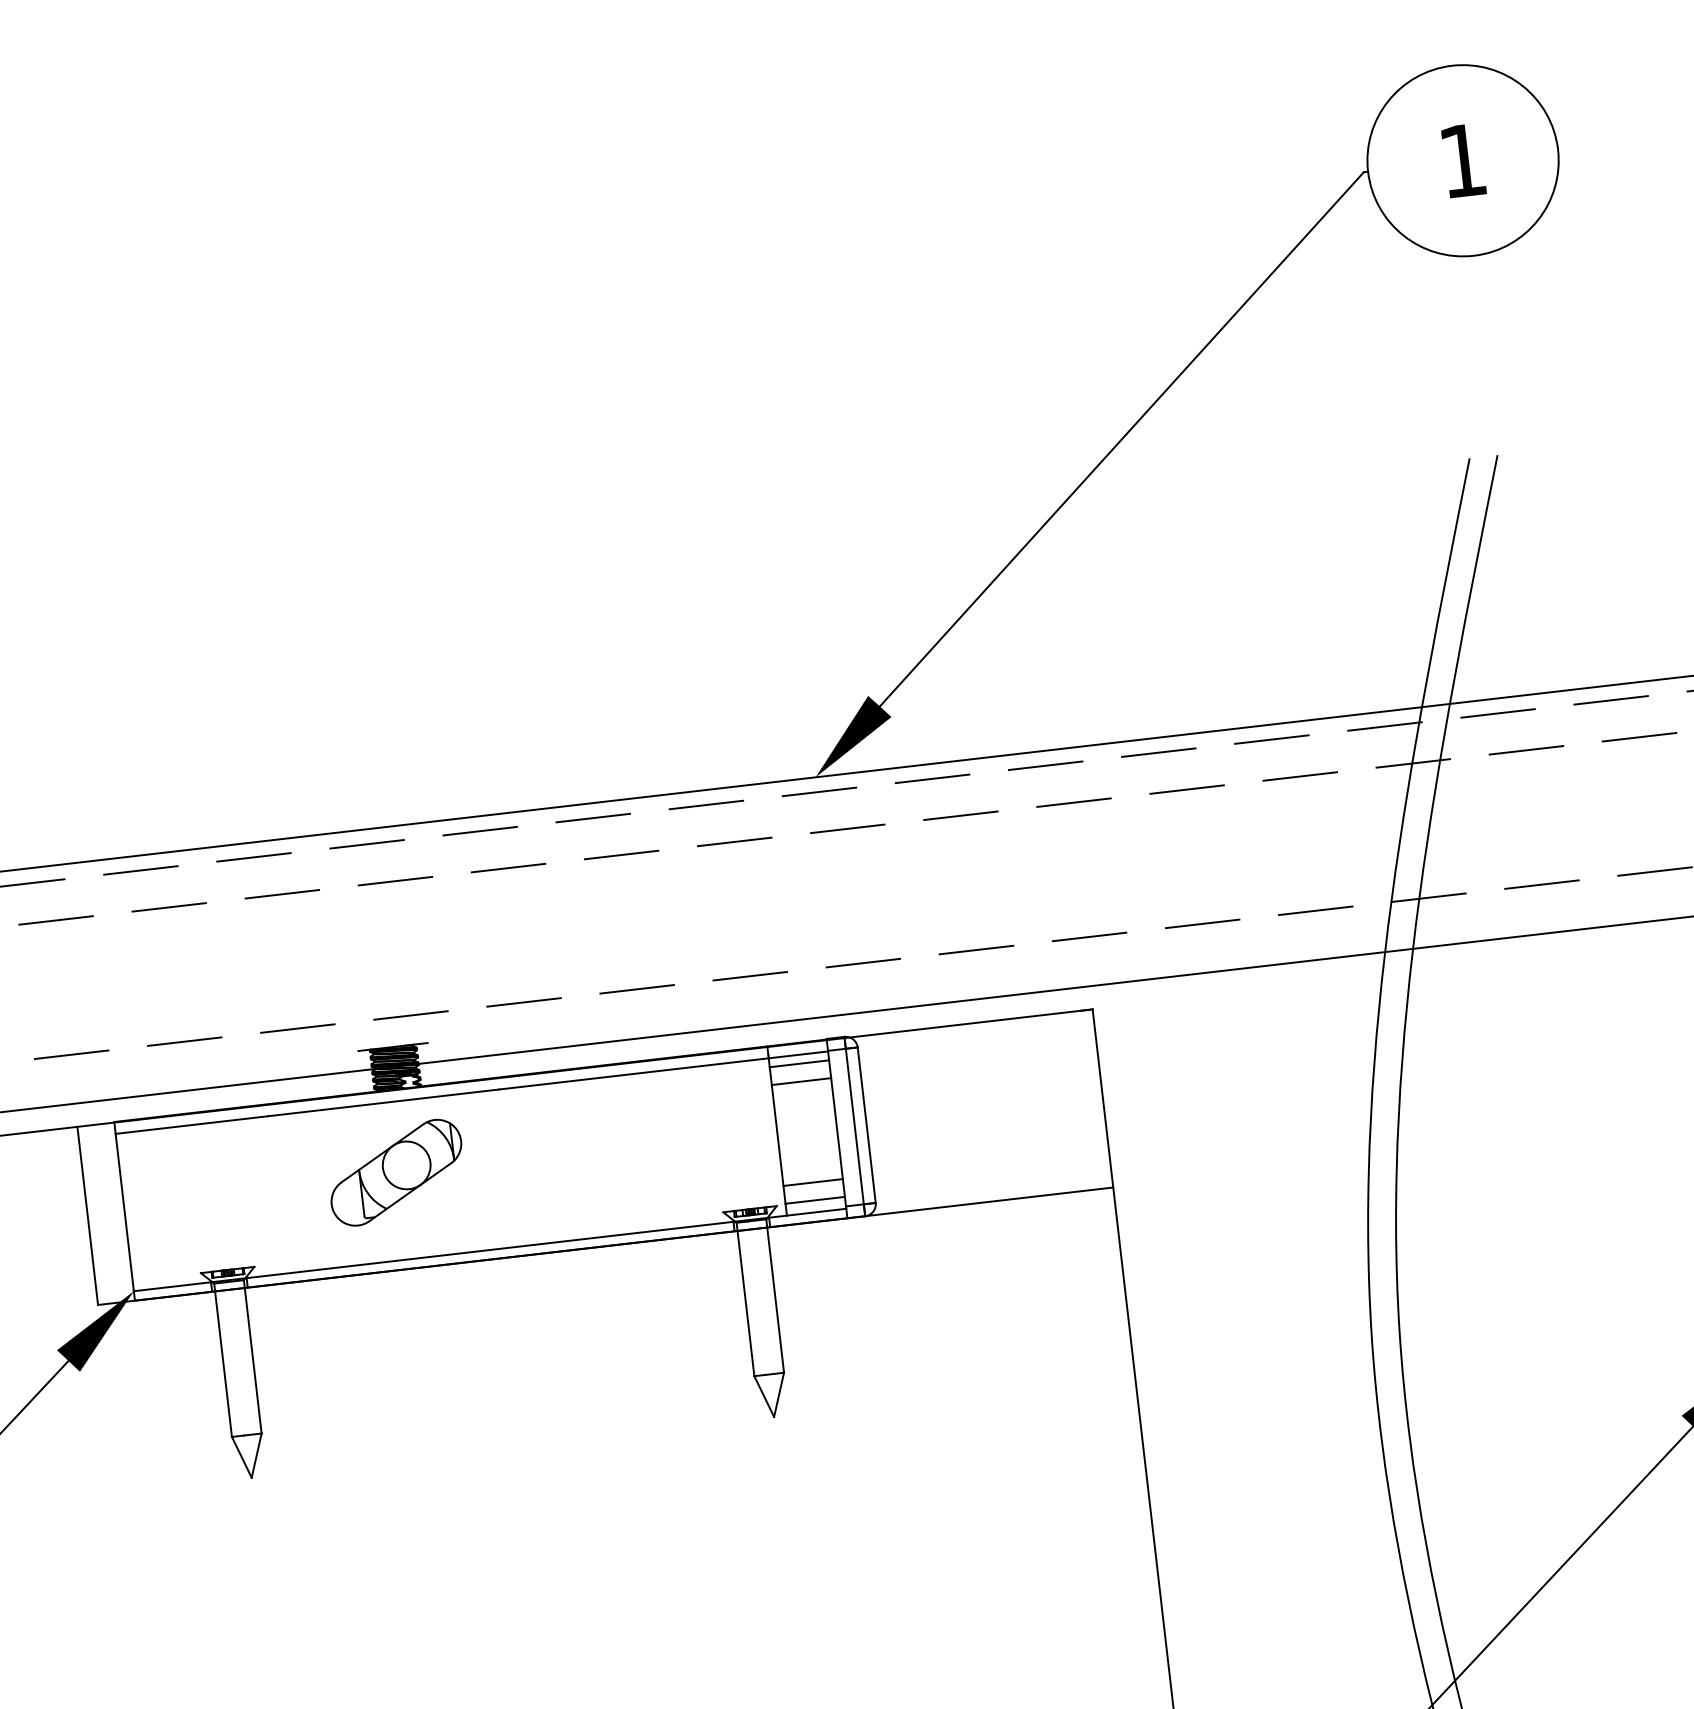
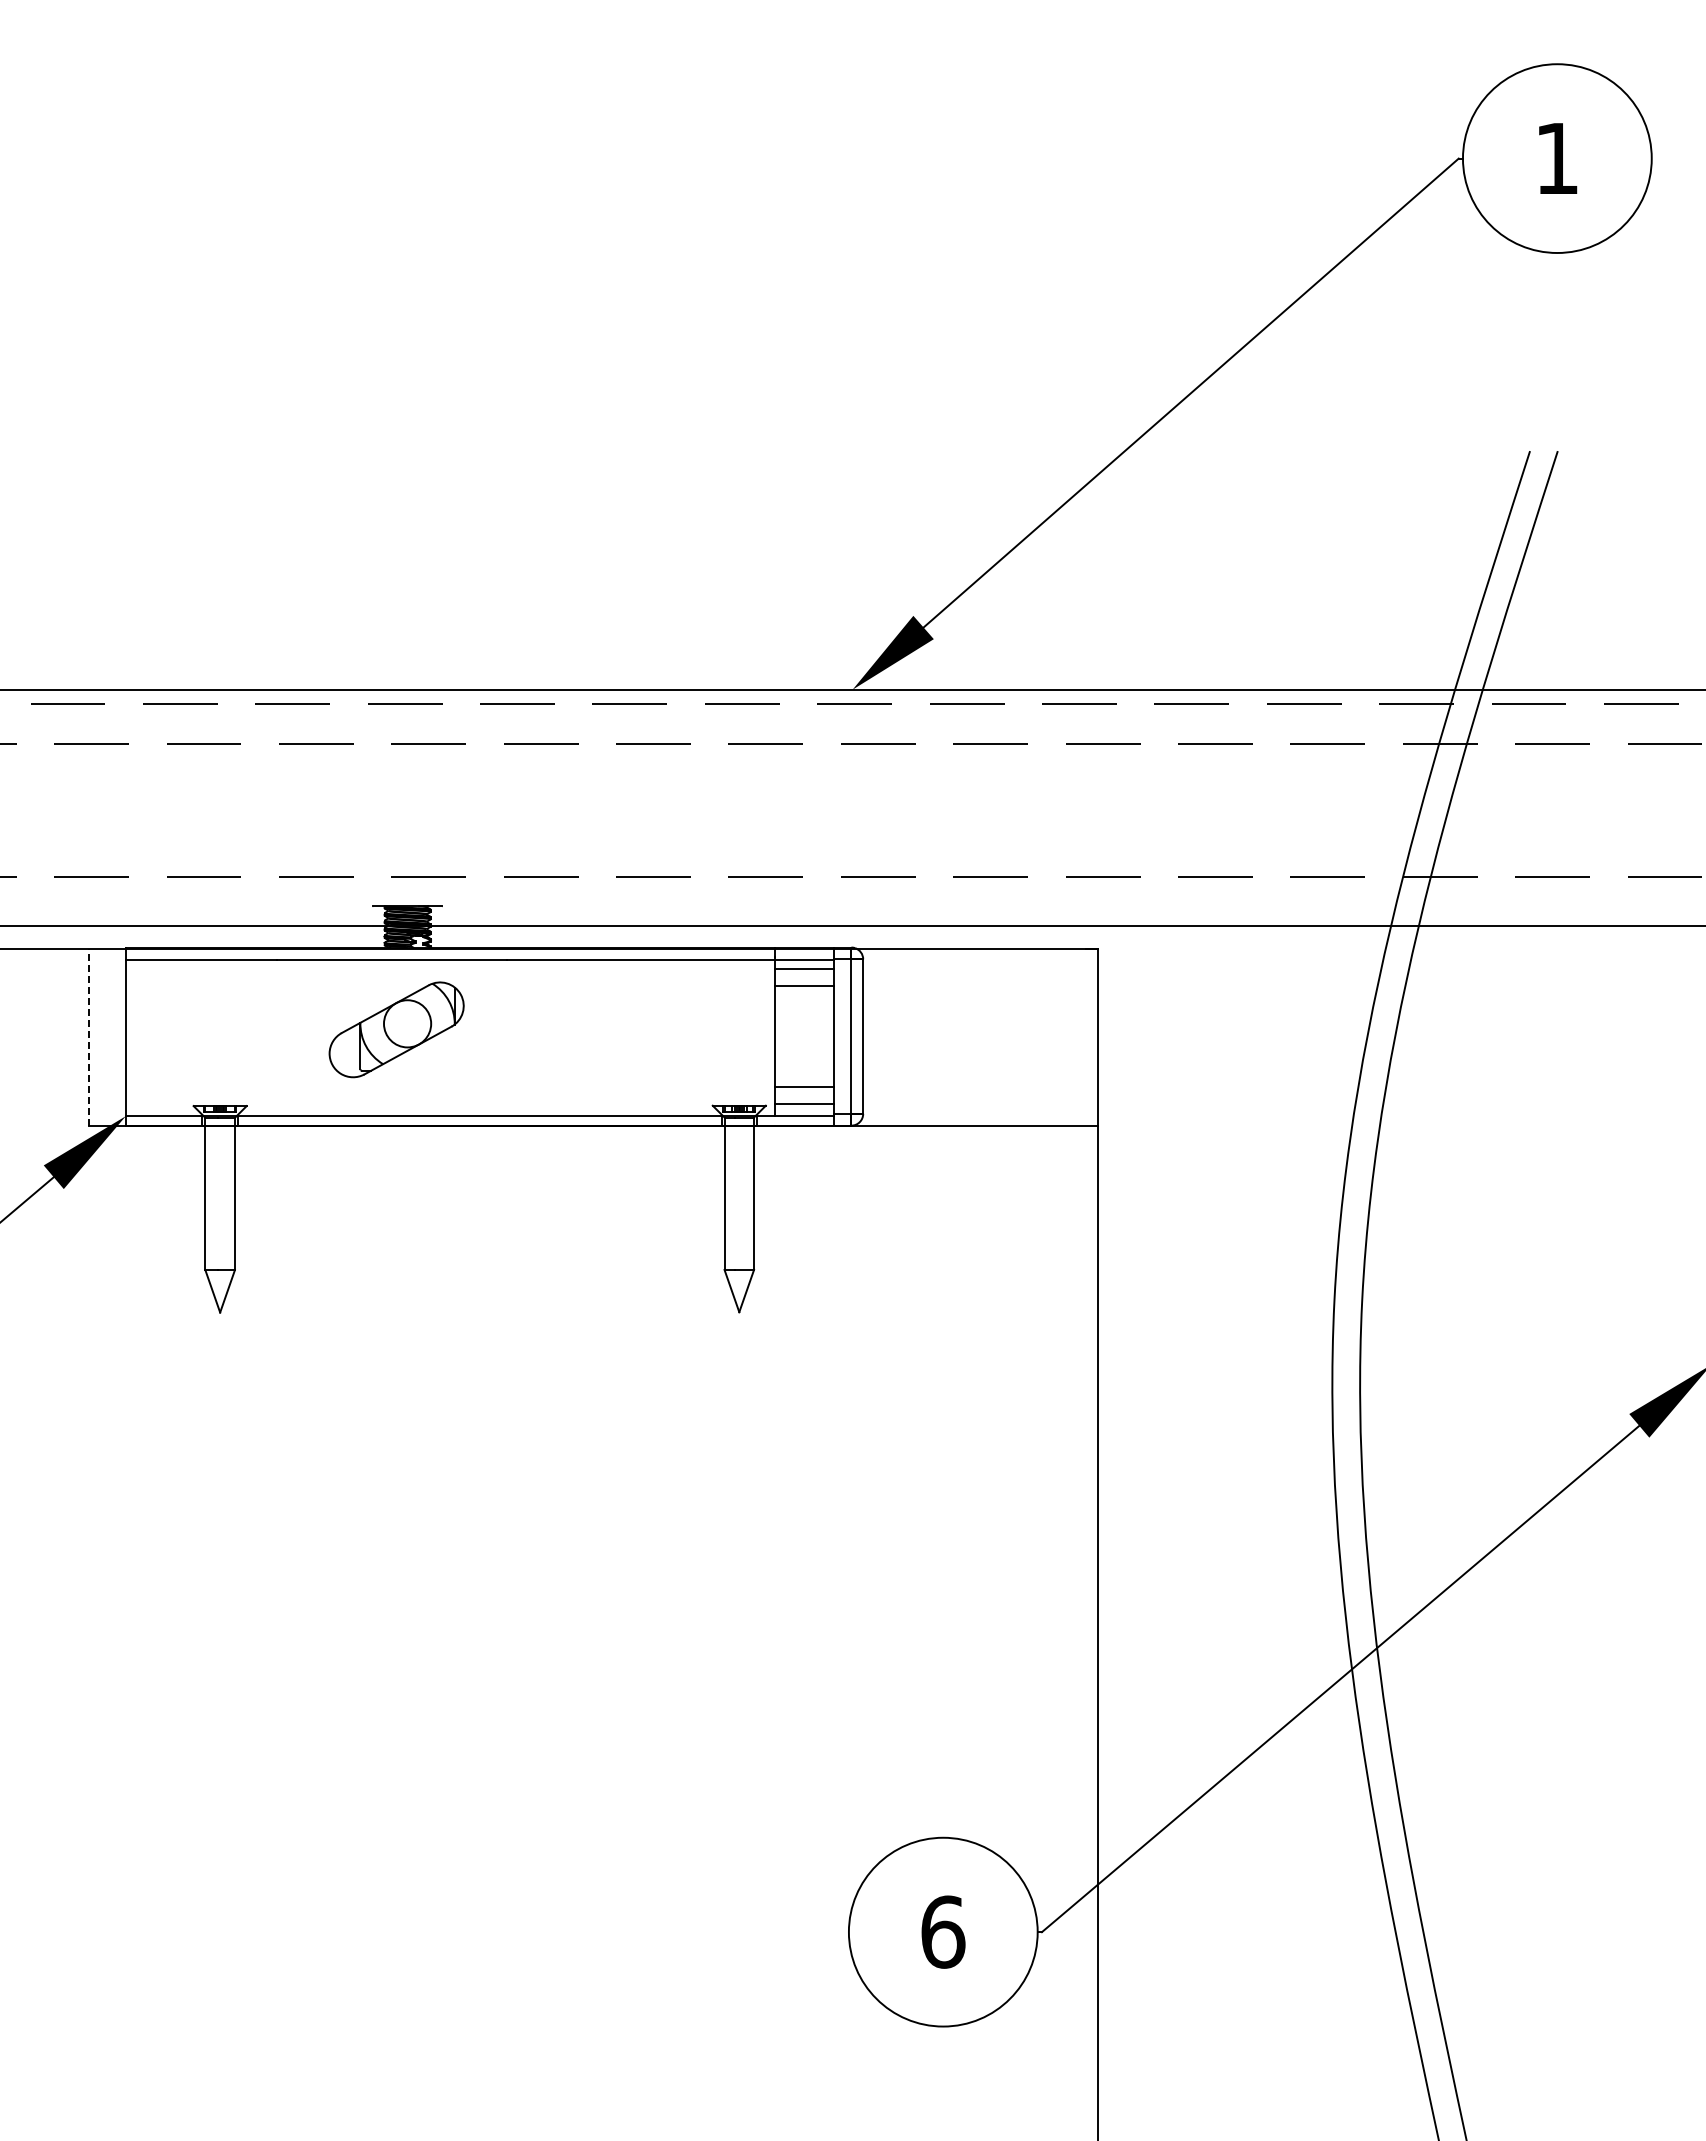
line: (88, 1215) -> (89, 1036), solid -> dashed

